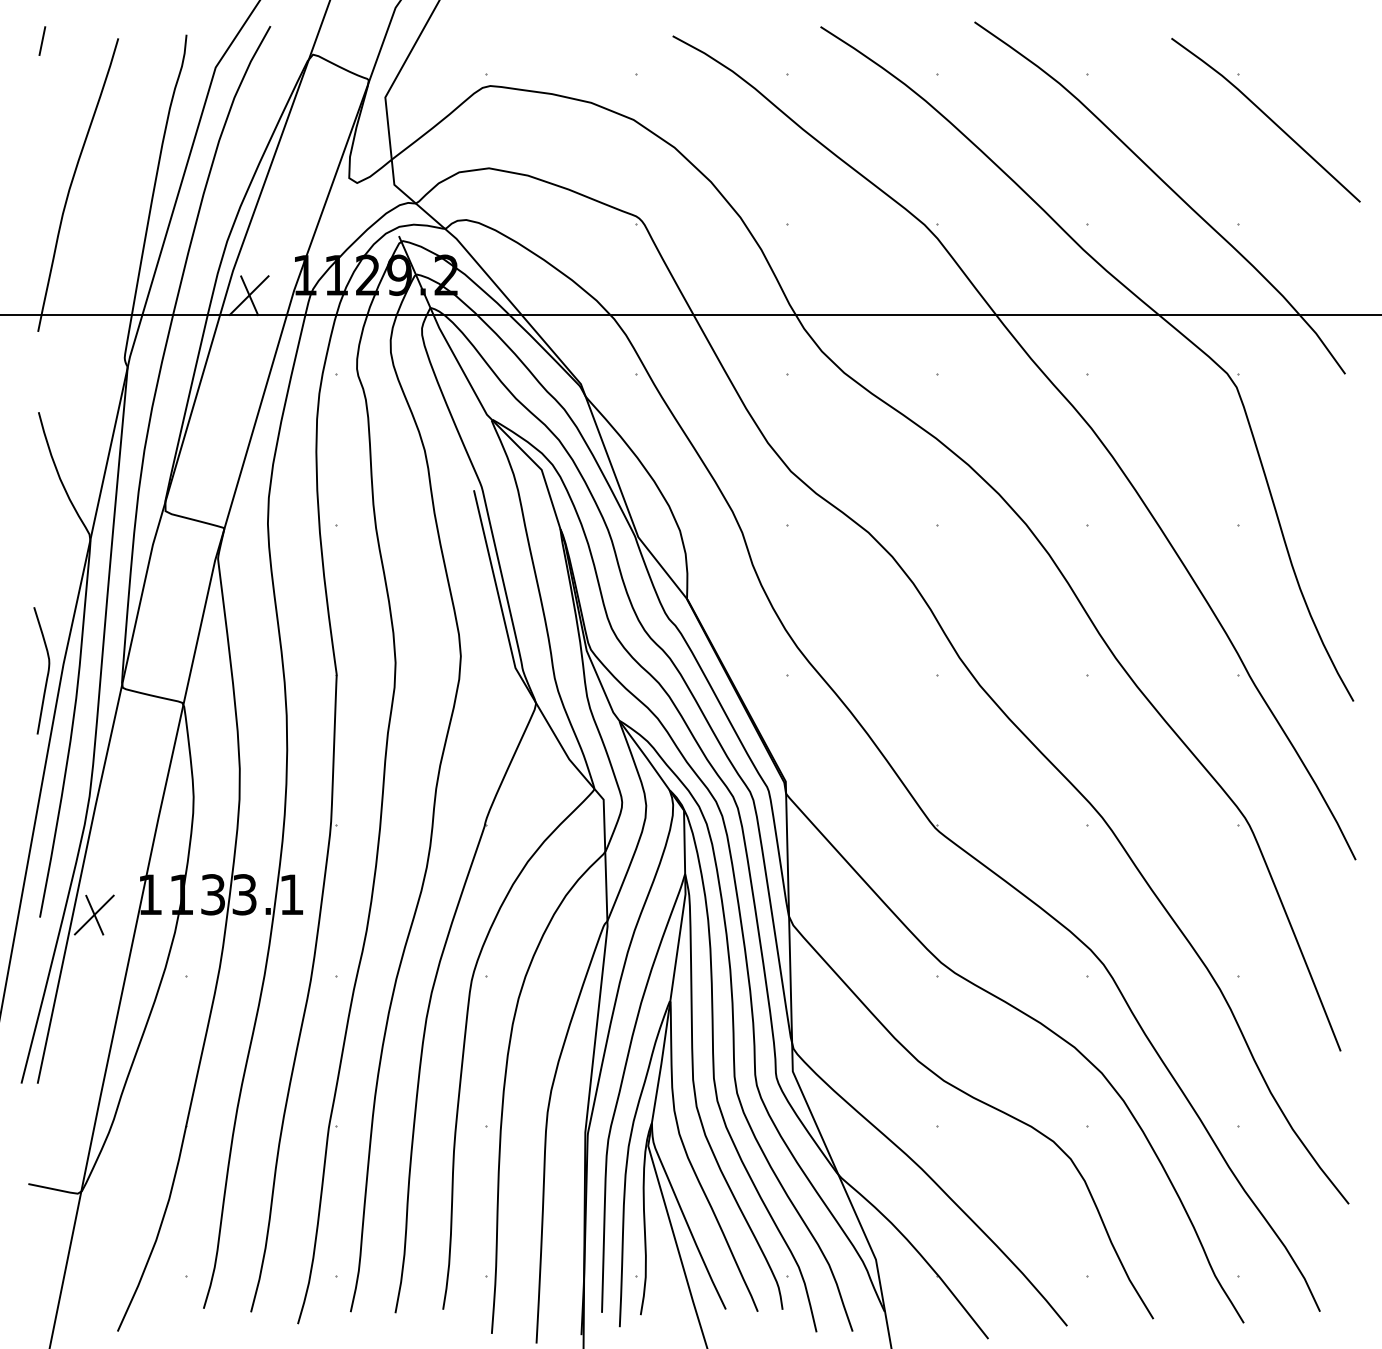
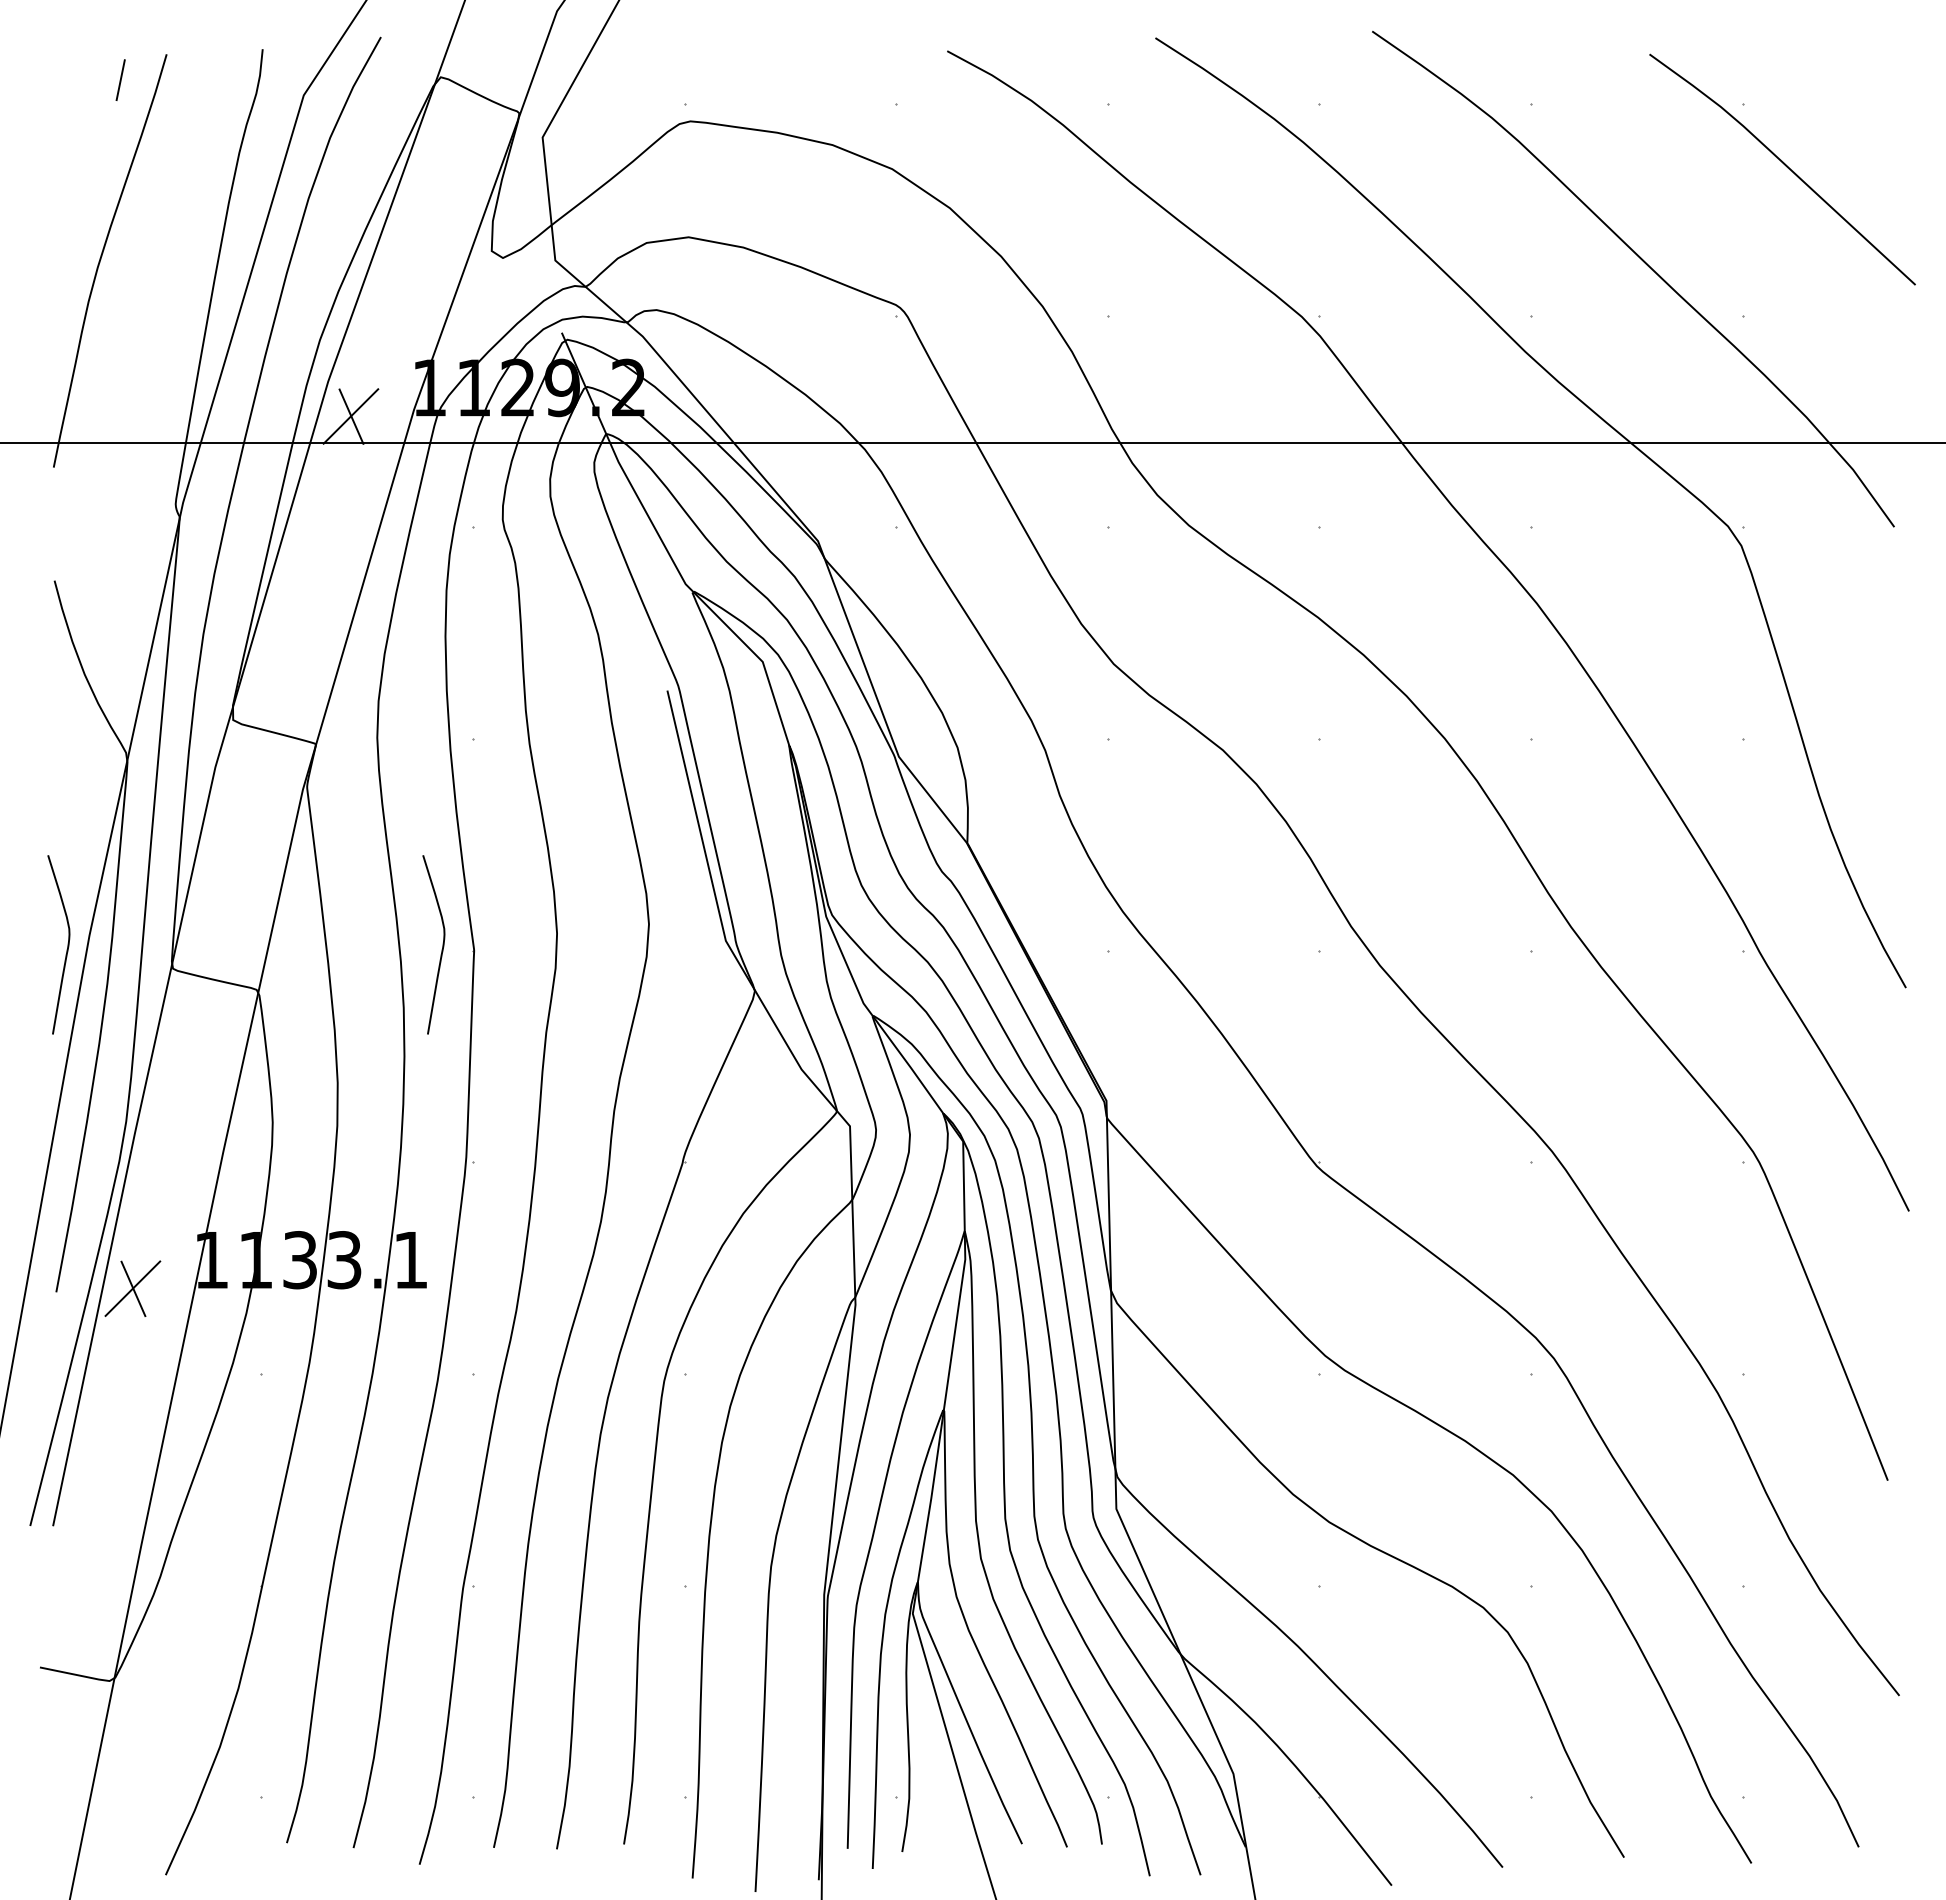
line: (42, 40) -> (120, 79), moved
curve: (314, 670) -> (442, 944), added

